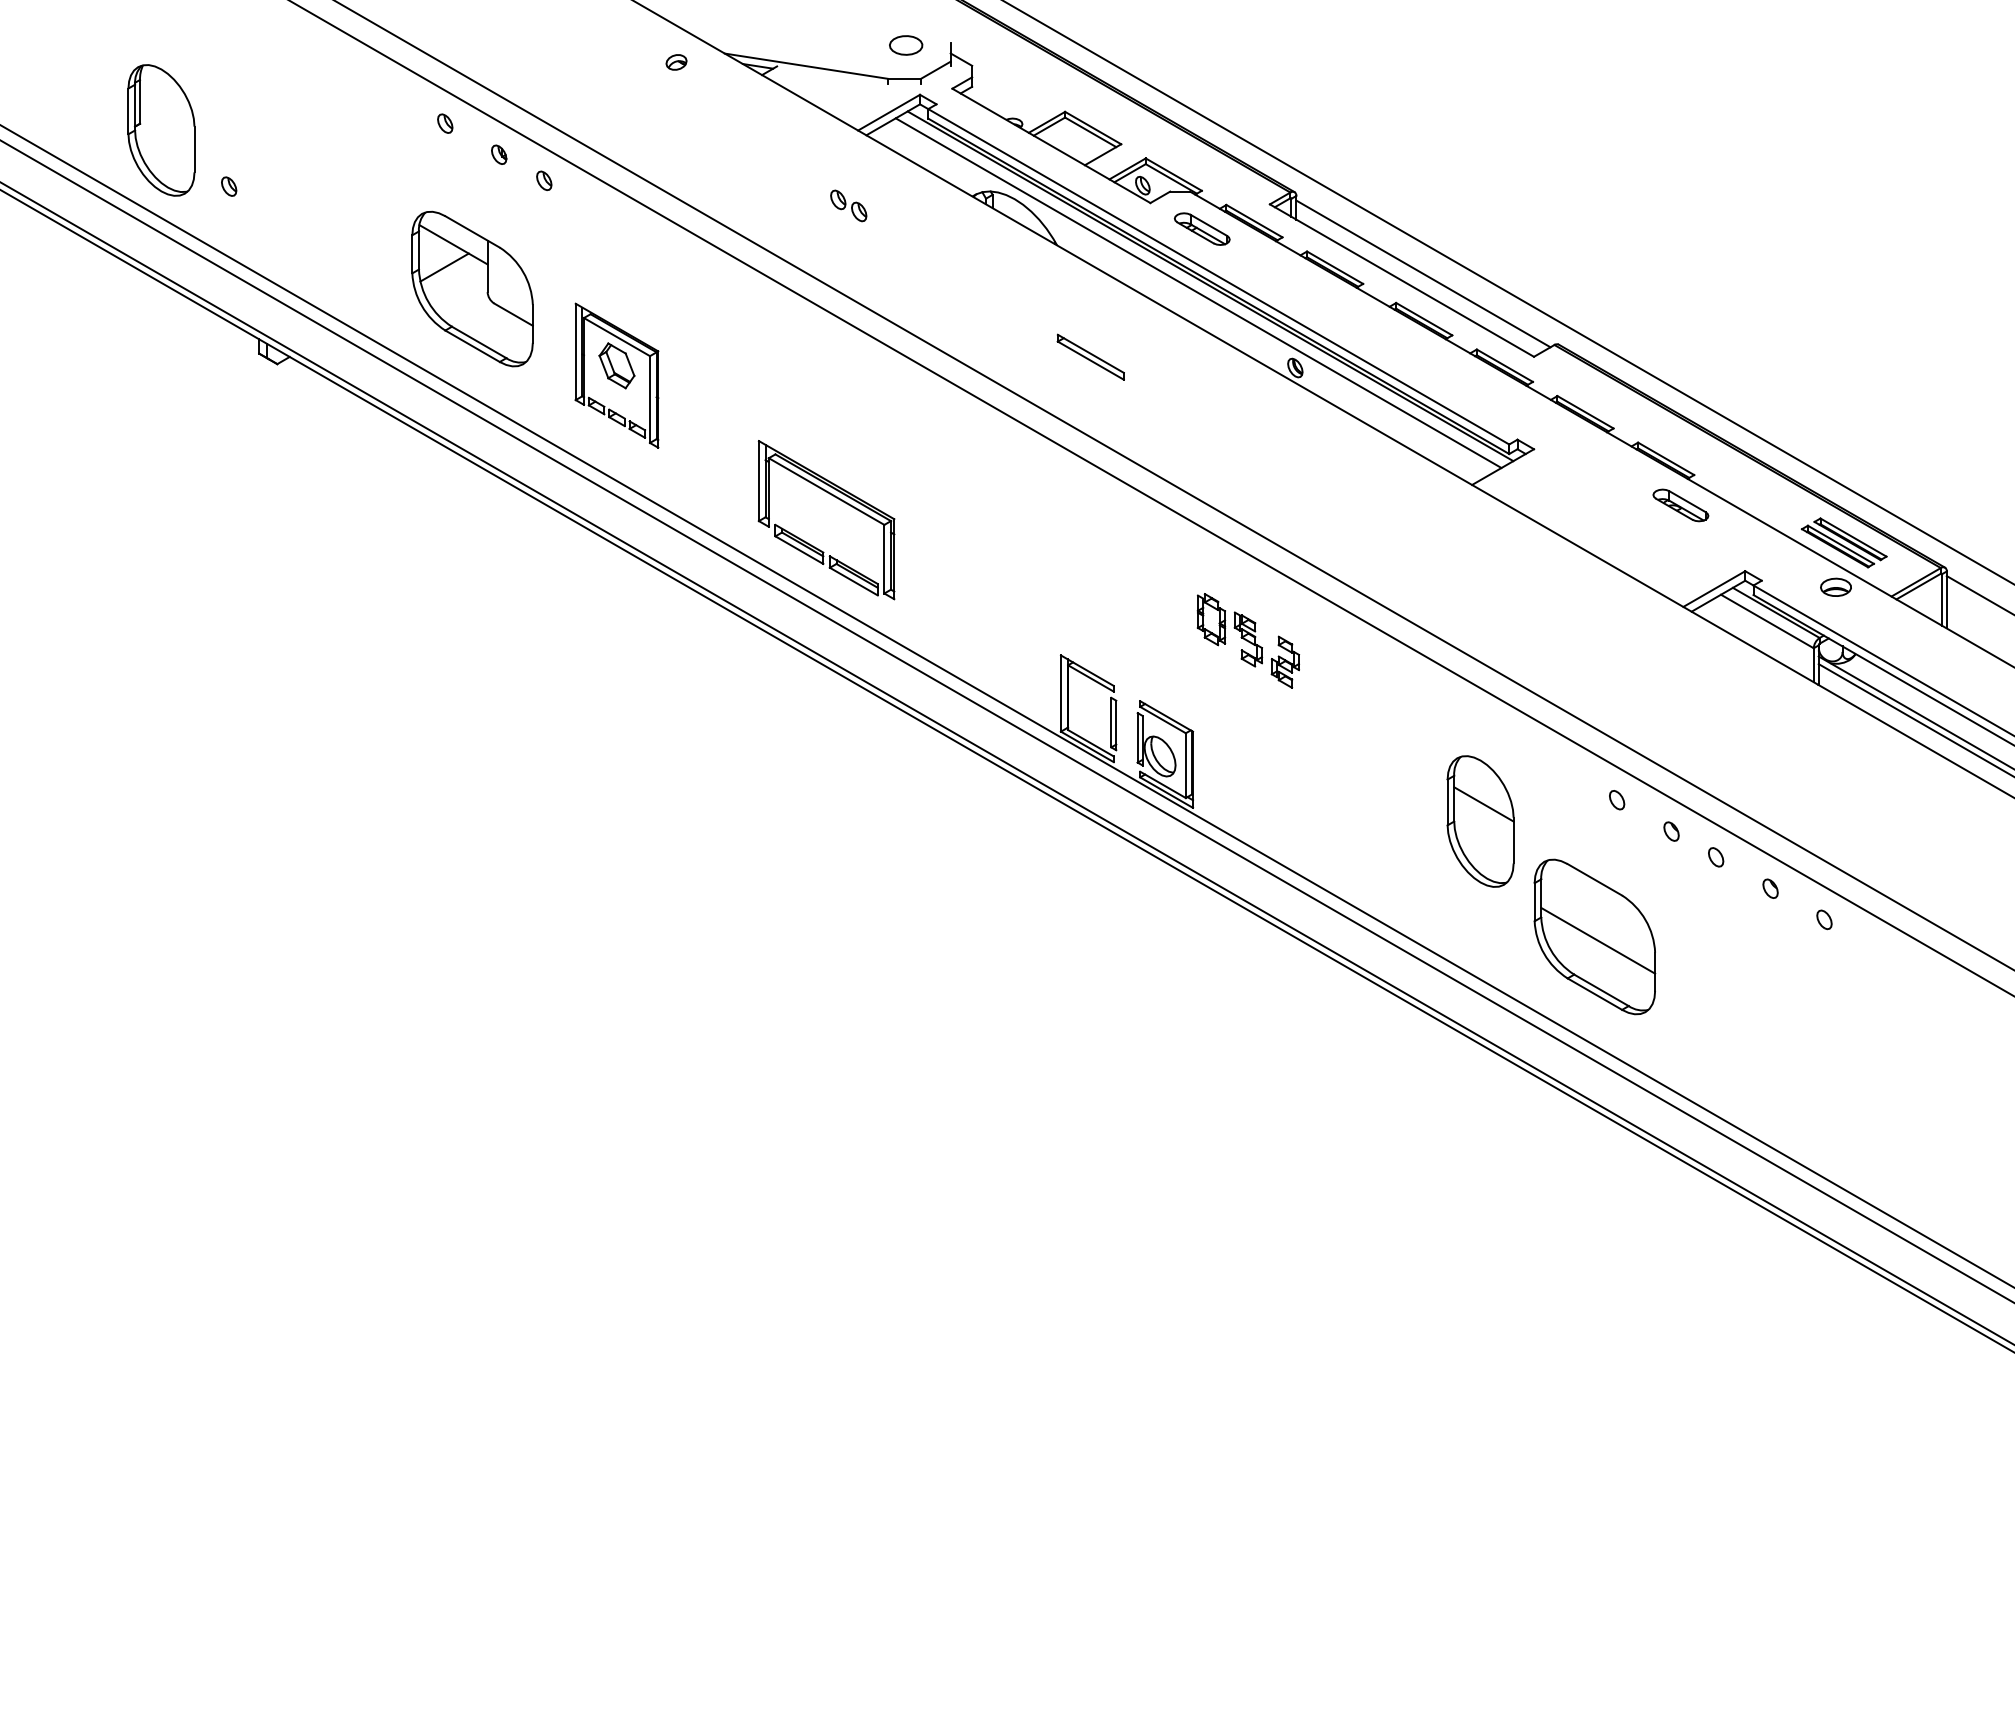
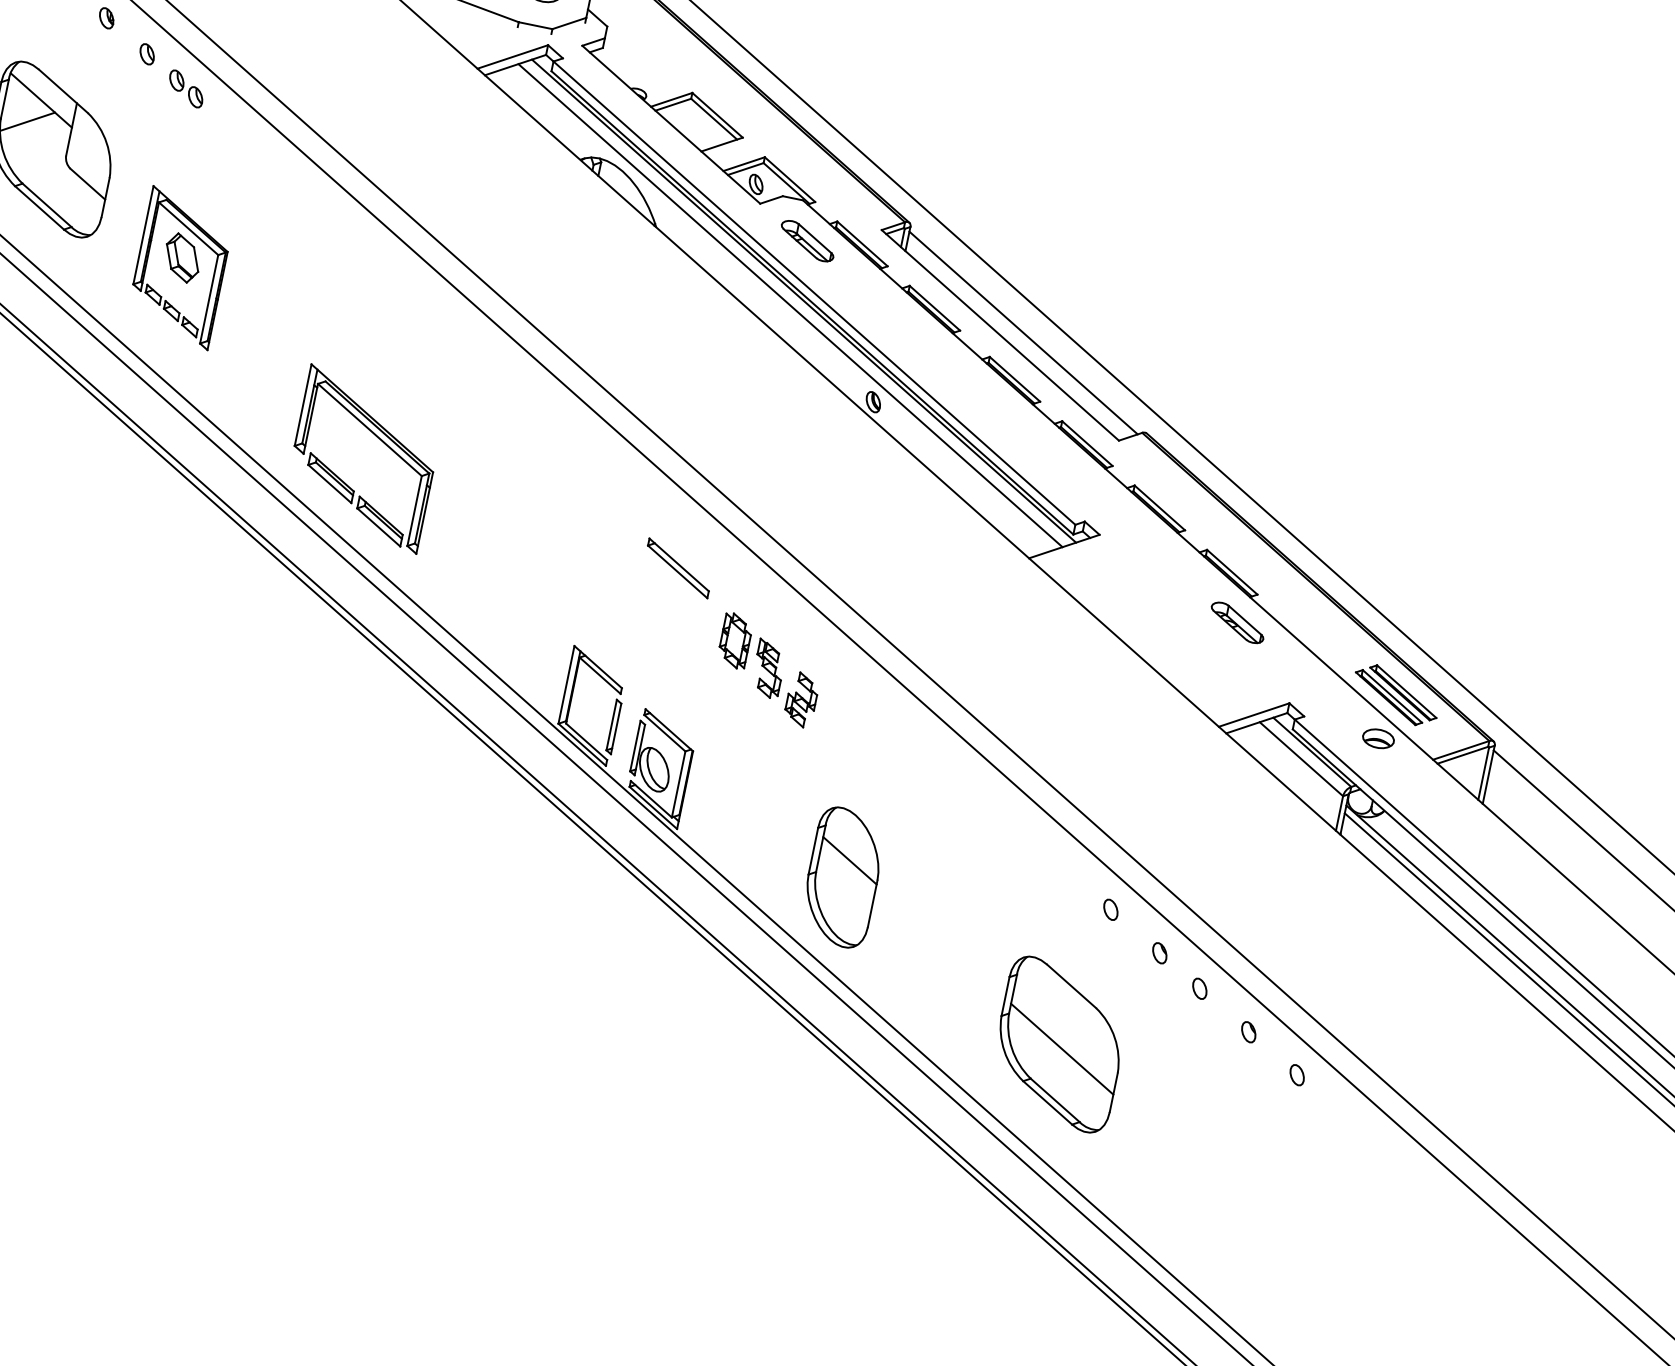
part: (848, 205) -> (186, 88), moved
part: (1090, 356) -> (678, 567), moved
part: (1480, 821) -> (842, 877), moved

